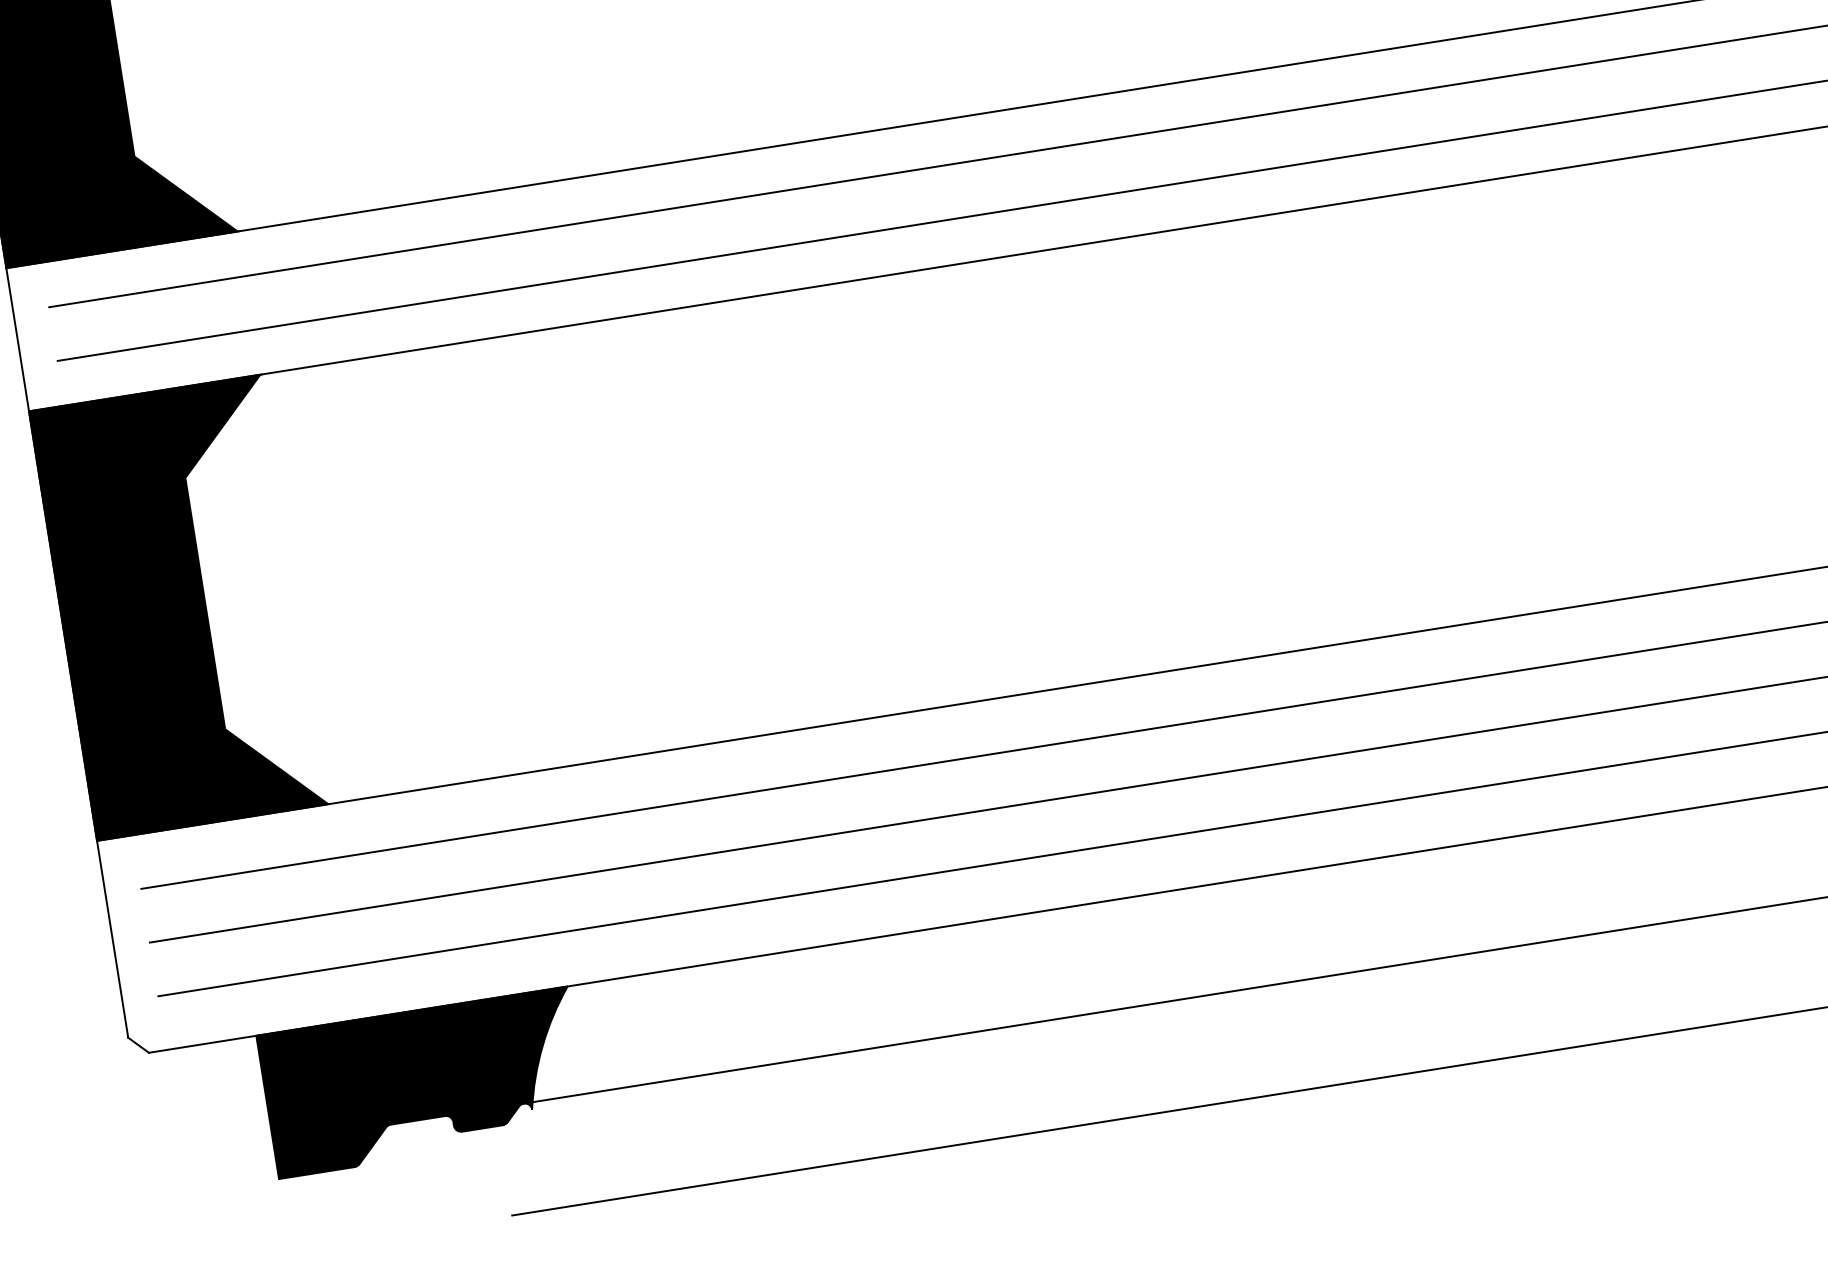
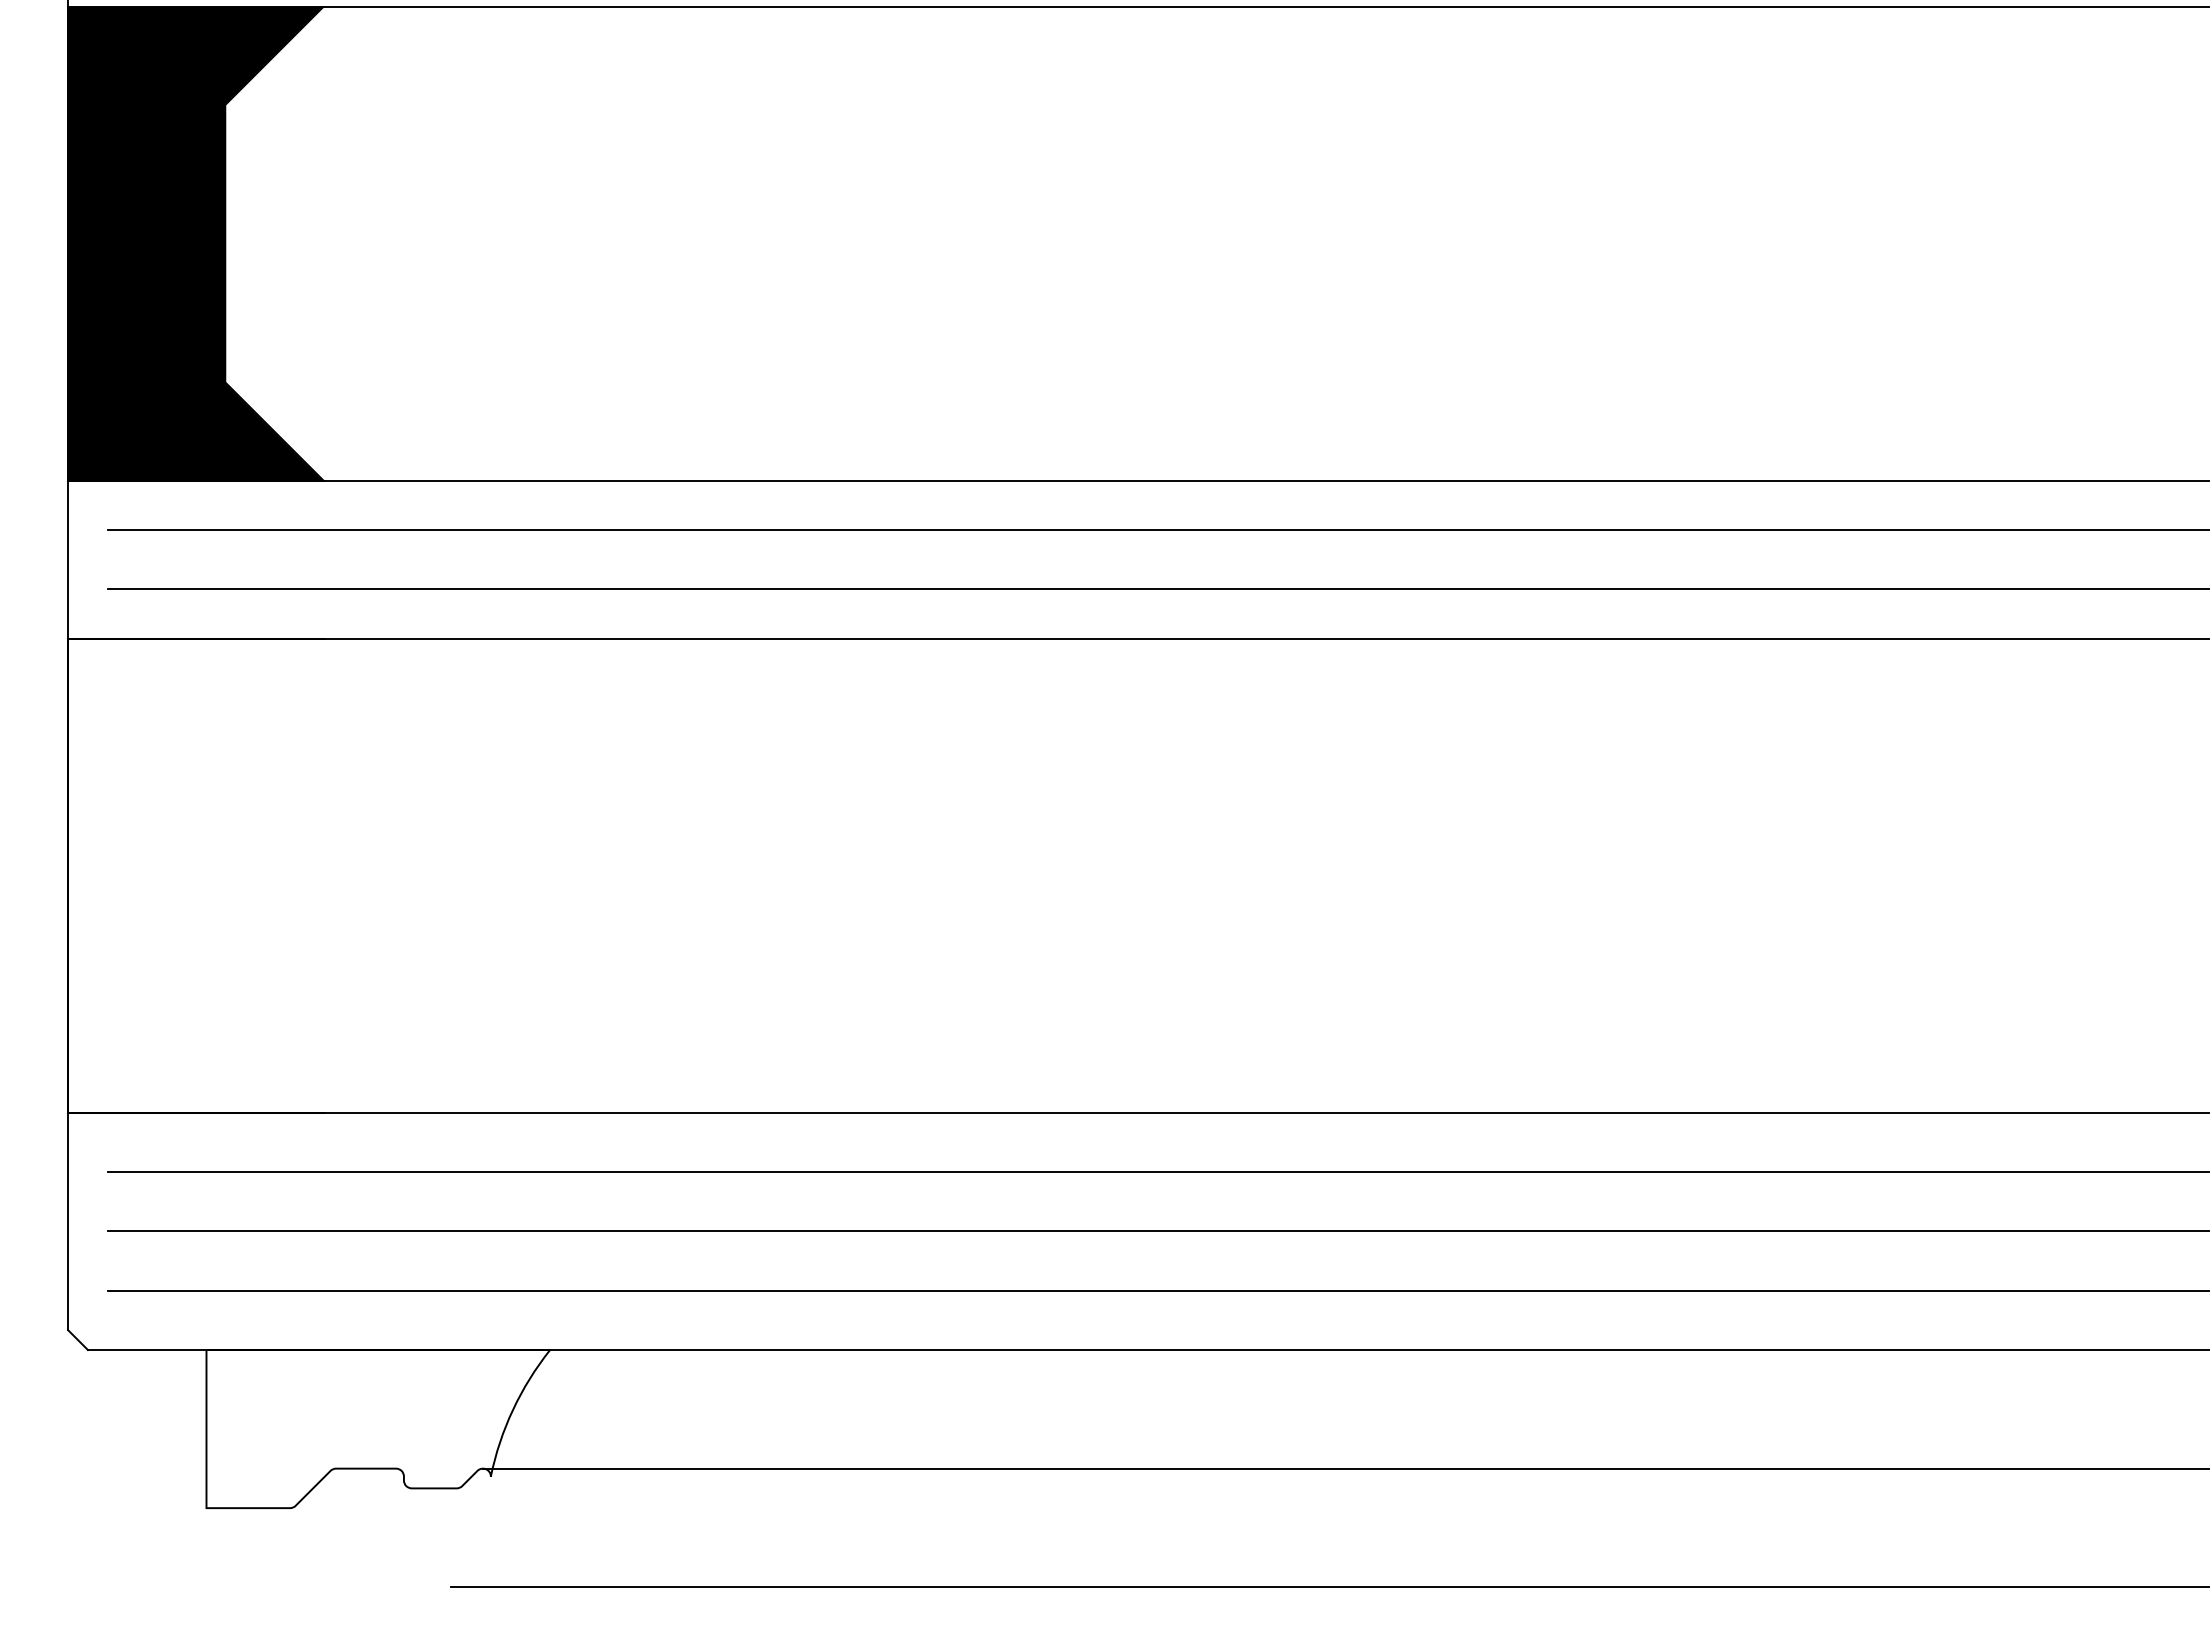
fill: (179, 607) -> (196, 875), removed
fill: (423, 1083) -> (378, 1429), removed

